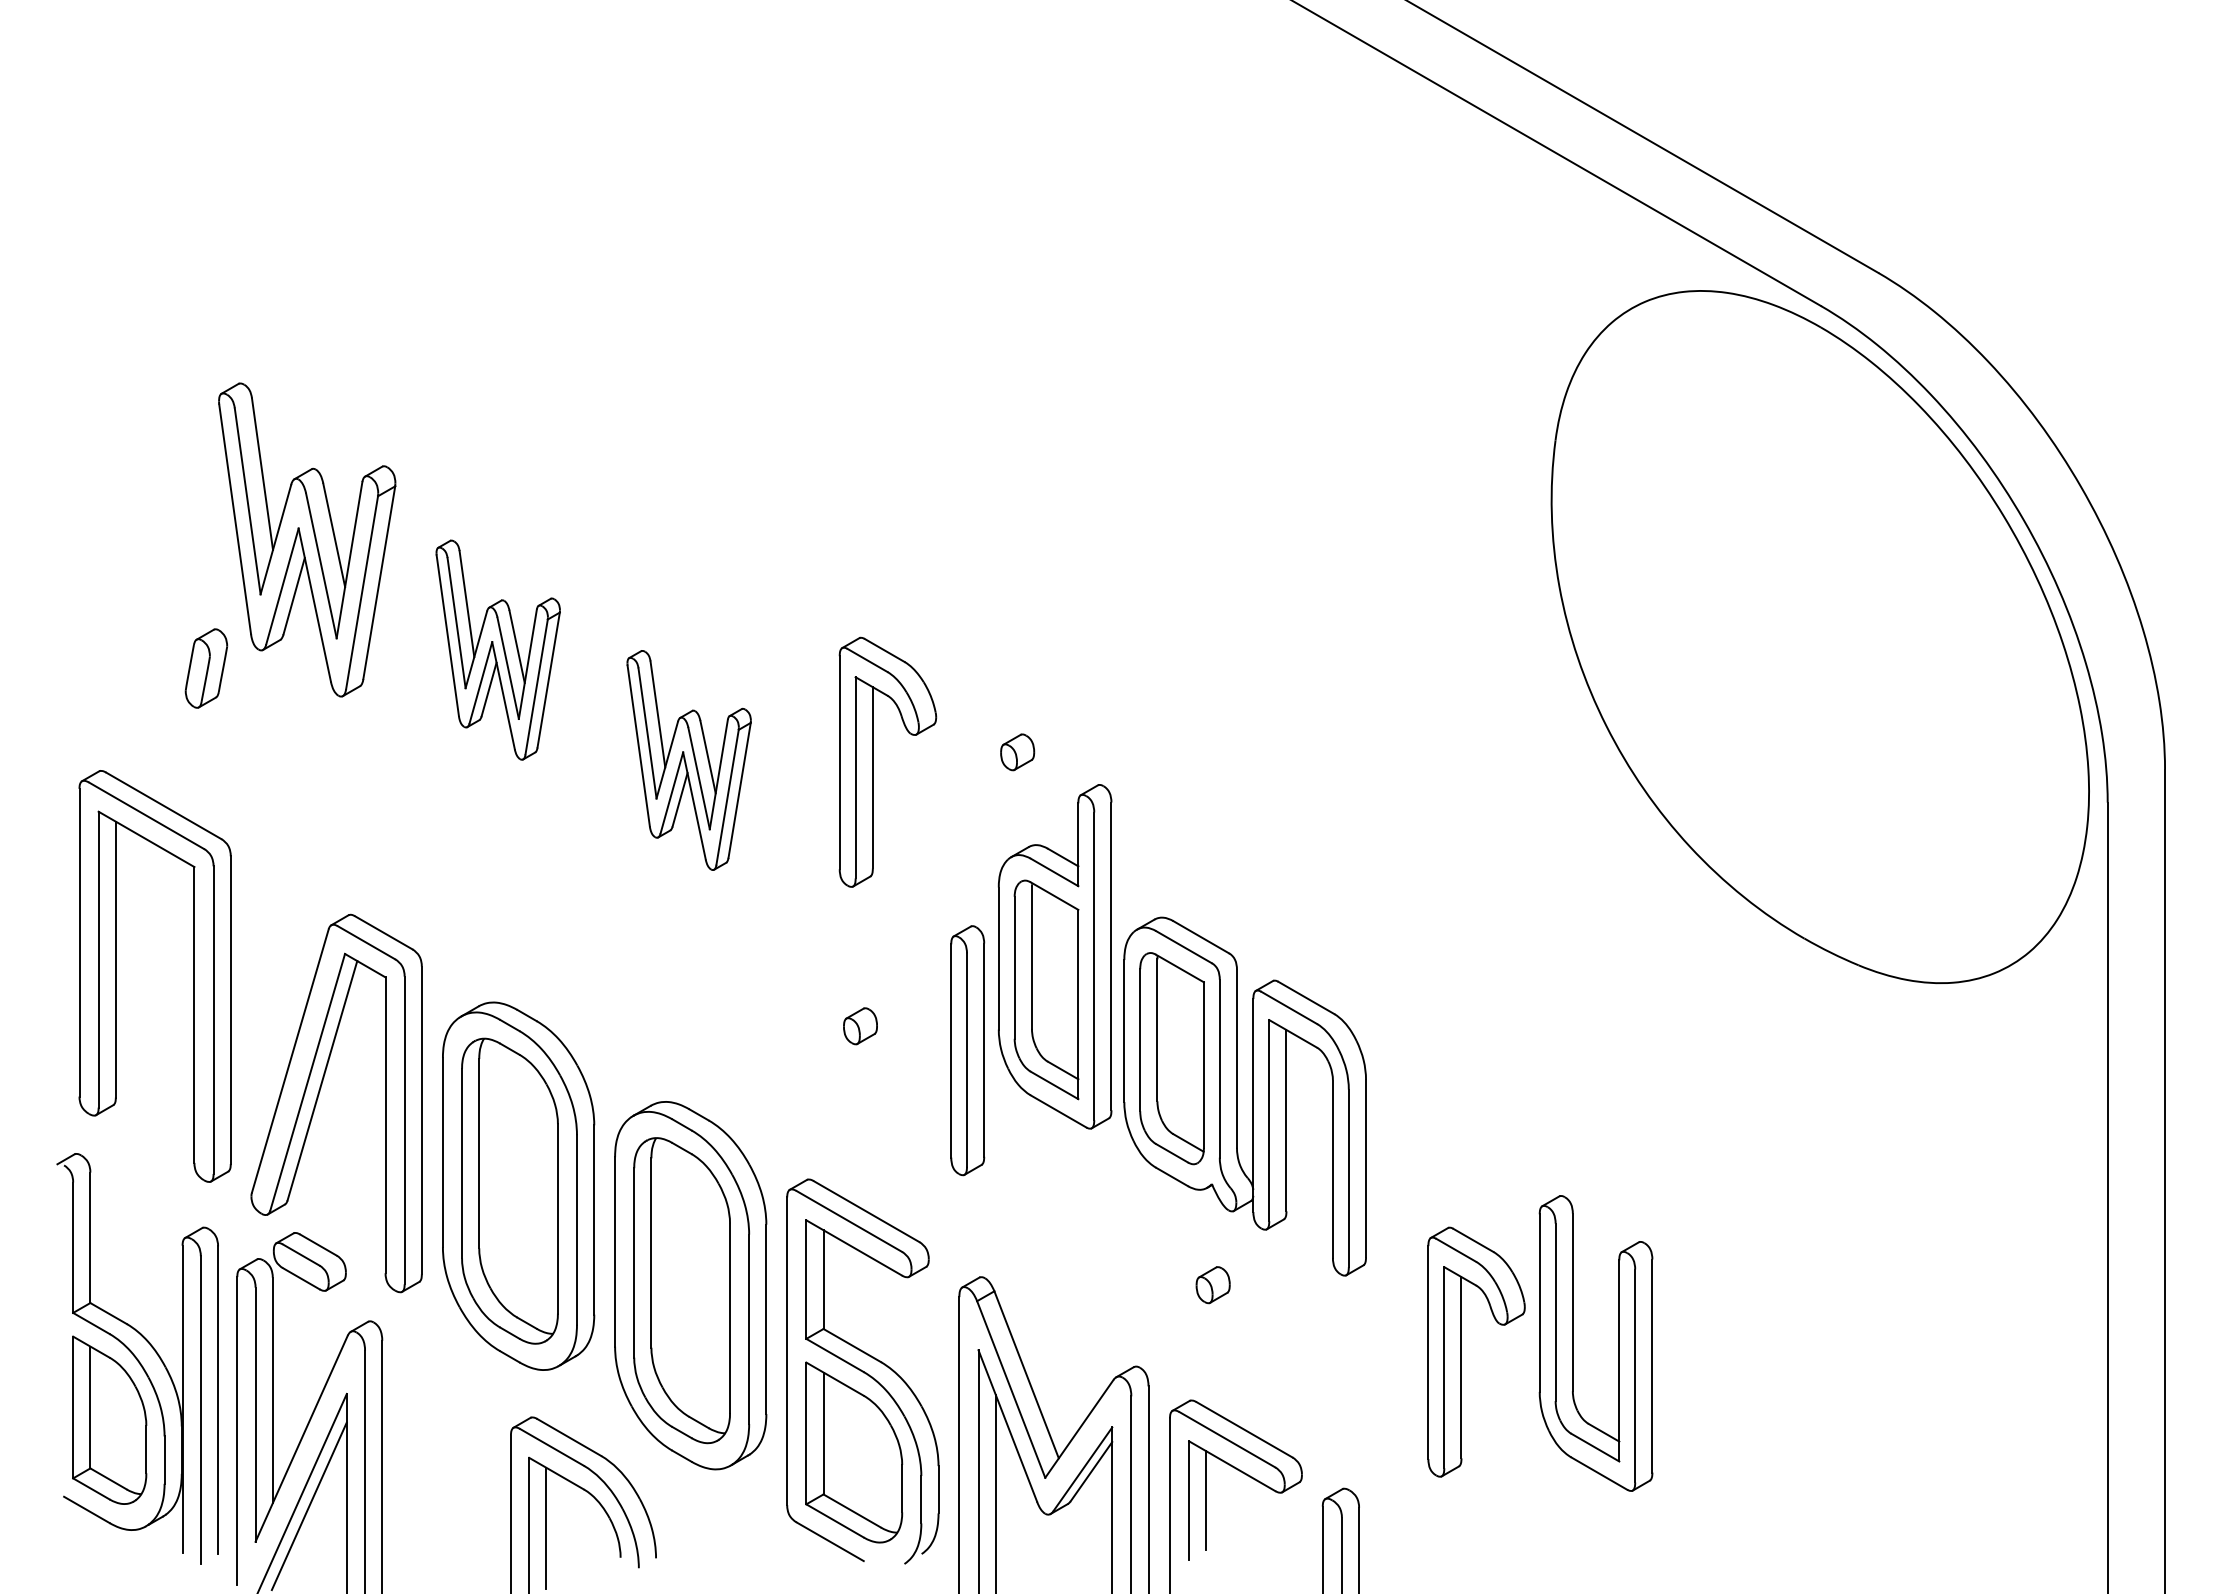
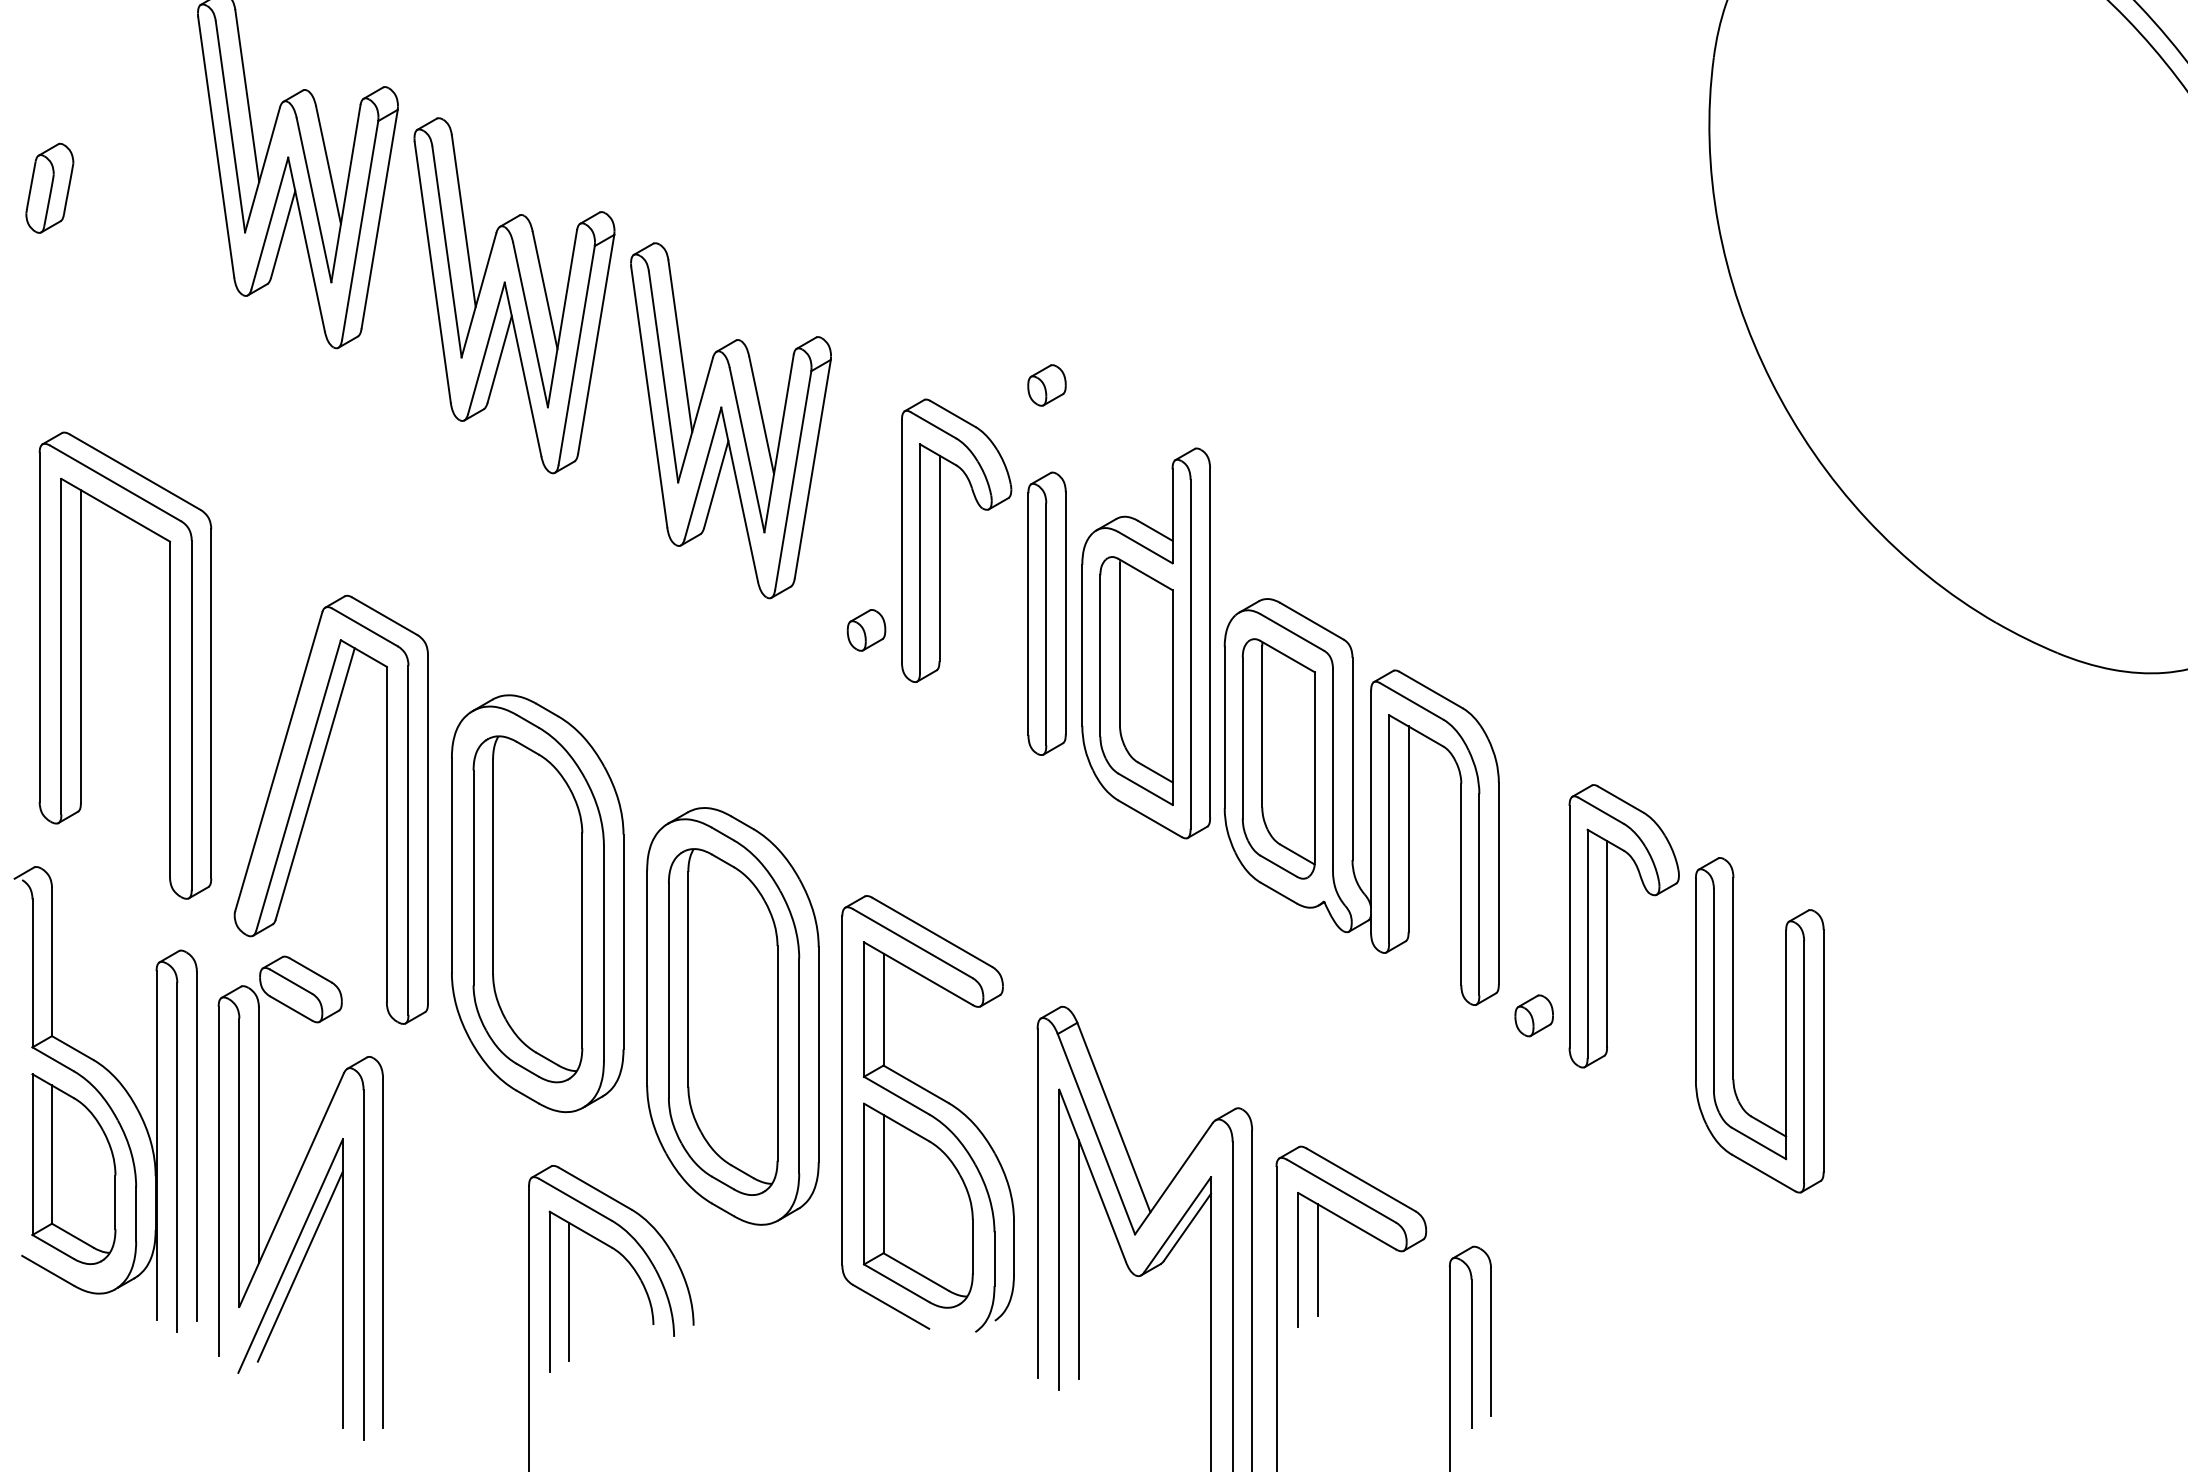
part: (498, 649) -> (514, 294), size x1.43
part: (206, 668) -> (49, 188), moved
part: (1017, 752) -> (1046, 385), moved
part: (689, 760) -> (731, 420), size x1.43
part: (873, 761) -> (940, 539), moved
part: (860, 1026) -> (866, 630), moved
part: (967, 1050) -> (1046, 613), moved
part: (1212, 1285) -> (1533, 1016), moved
part: (1573, 1343) -> (1734, 1025), moved
part: (1461, 1351) -> (1607, 925), moved

